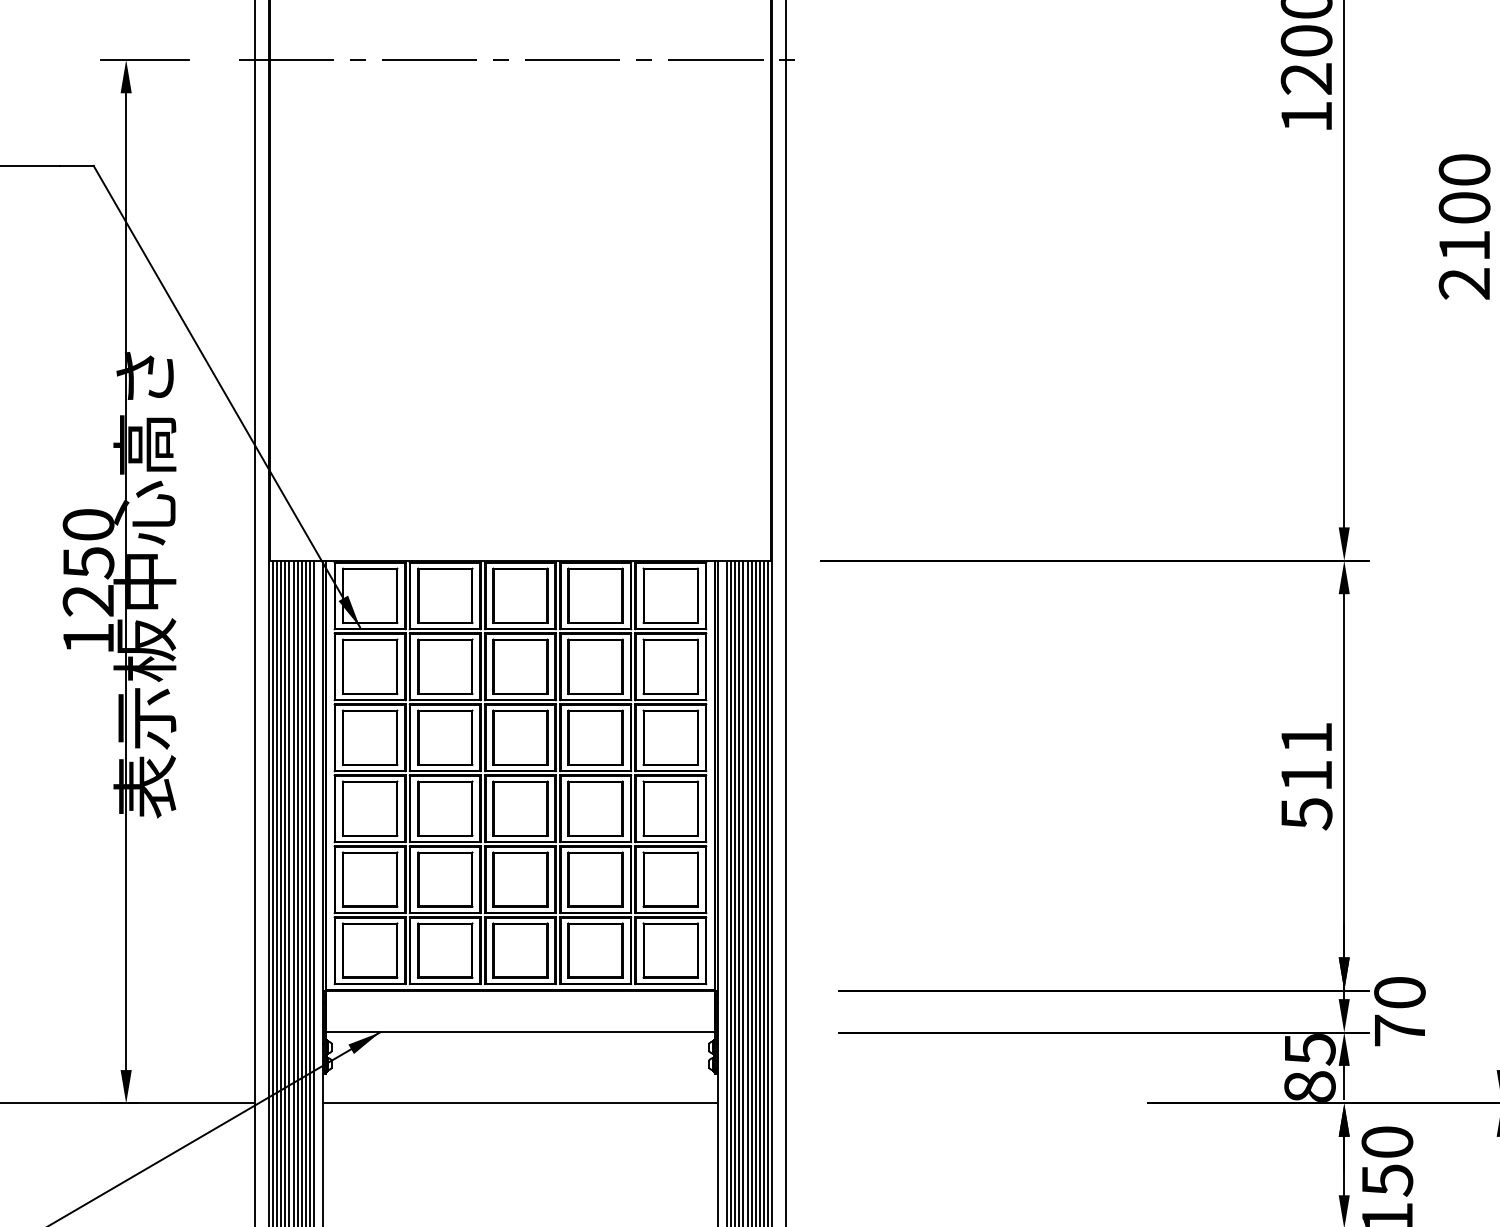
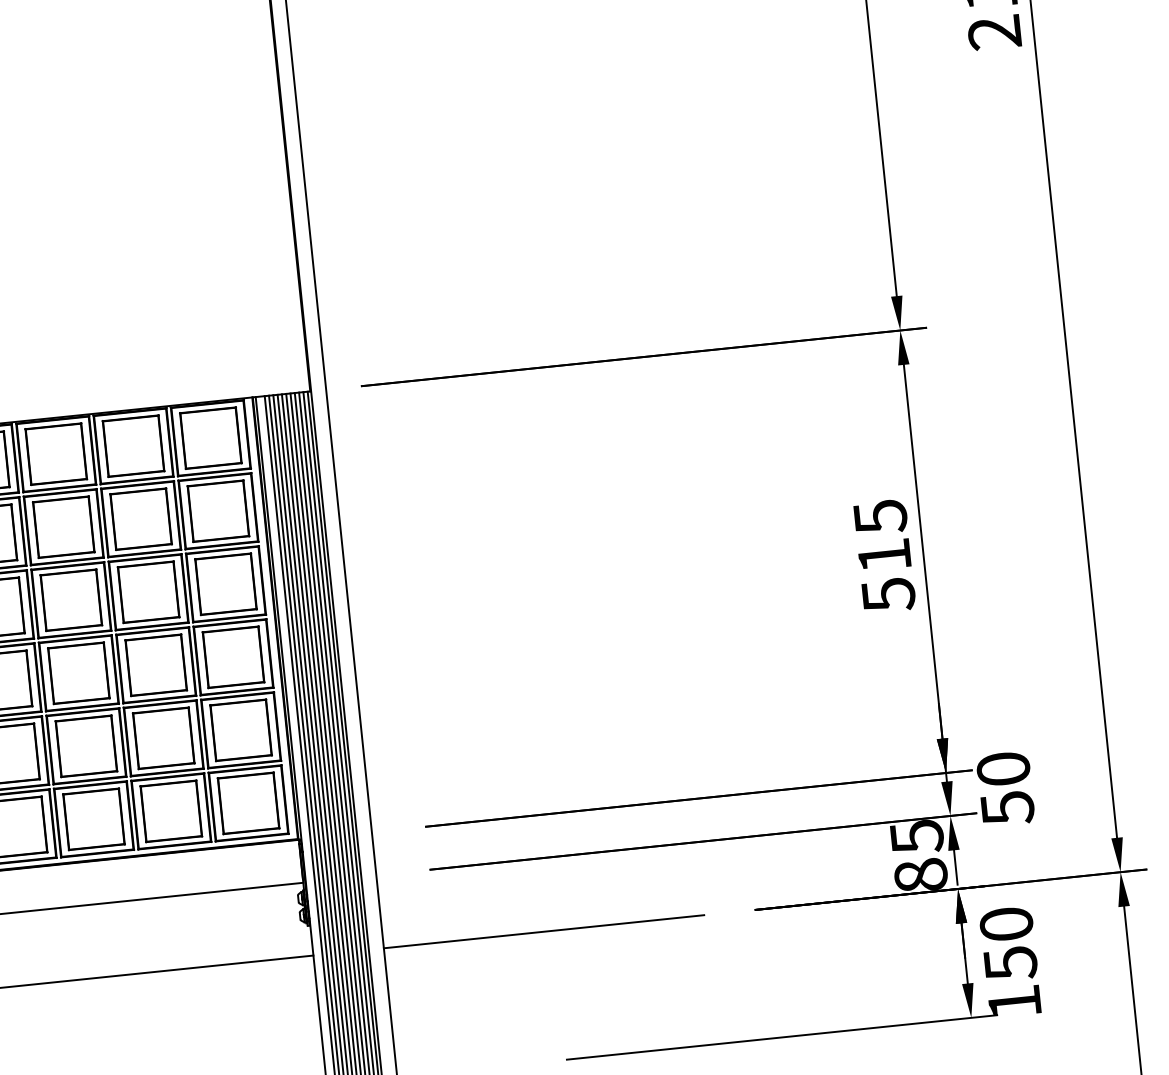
text: (1306, 738) -> (880, 517), 511 -> 515
text: (1400, 1030) -> (1008, 807), 70 -> 50
line: (941, 1103) -> (543, 931), added

